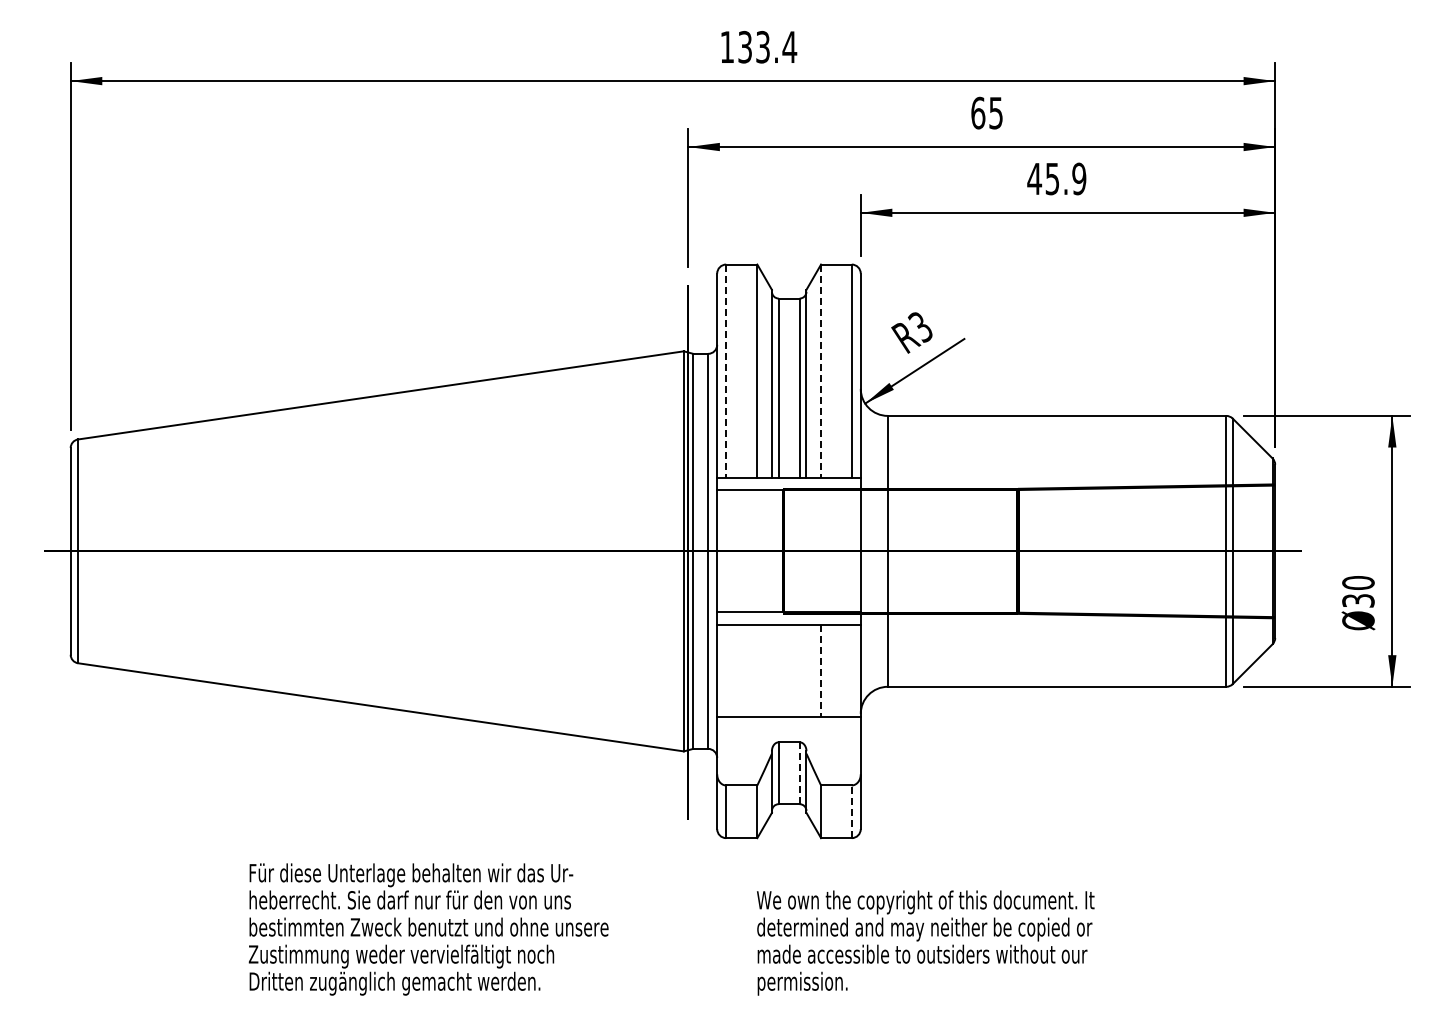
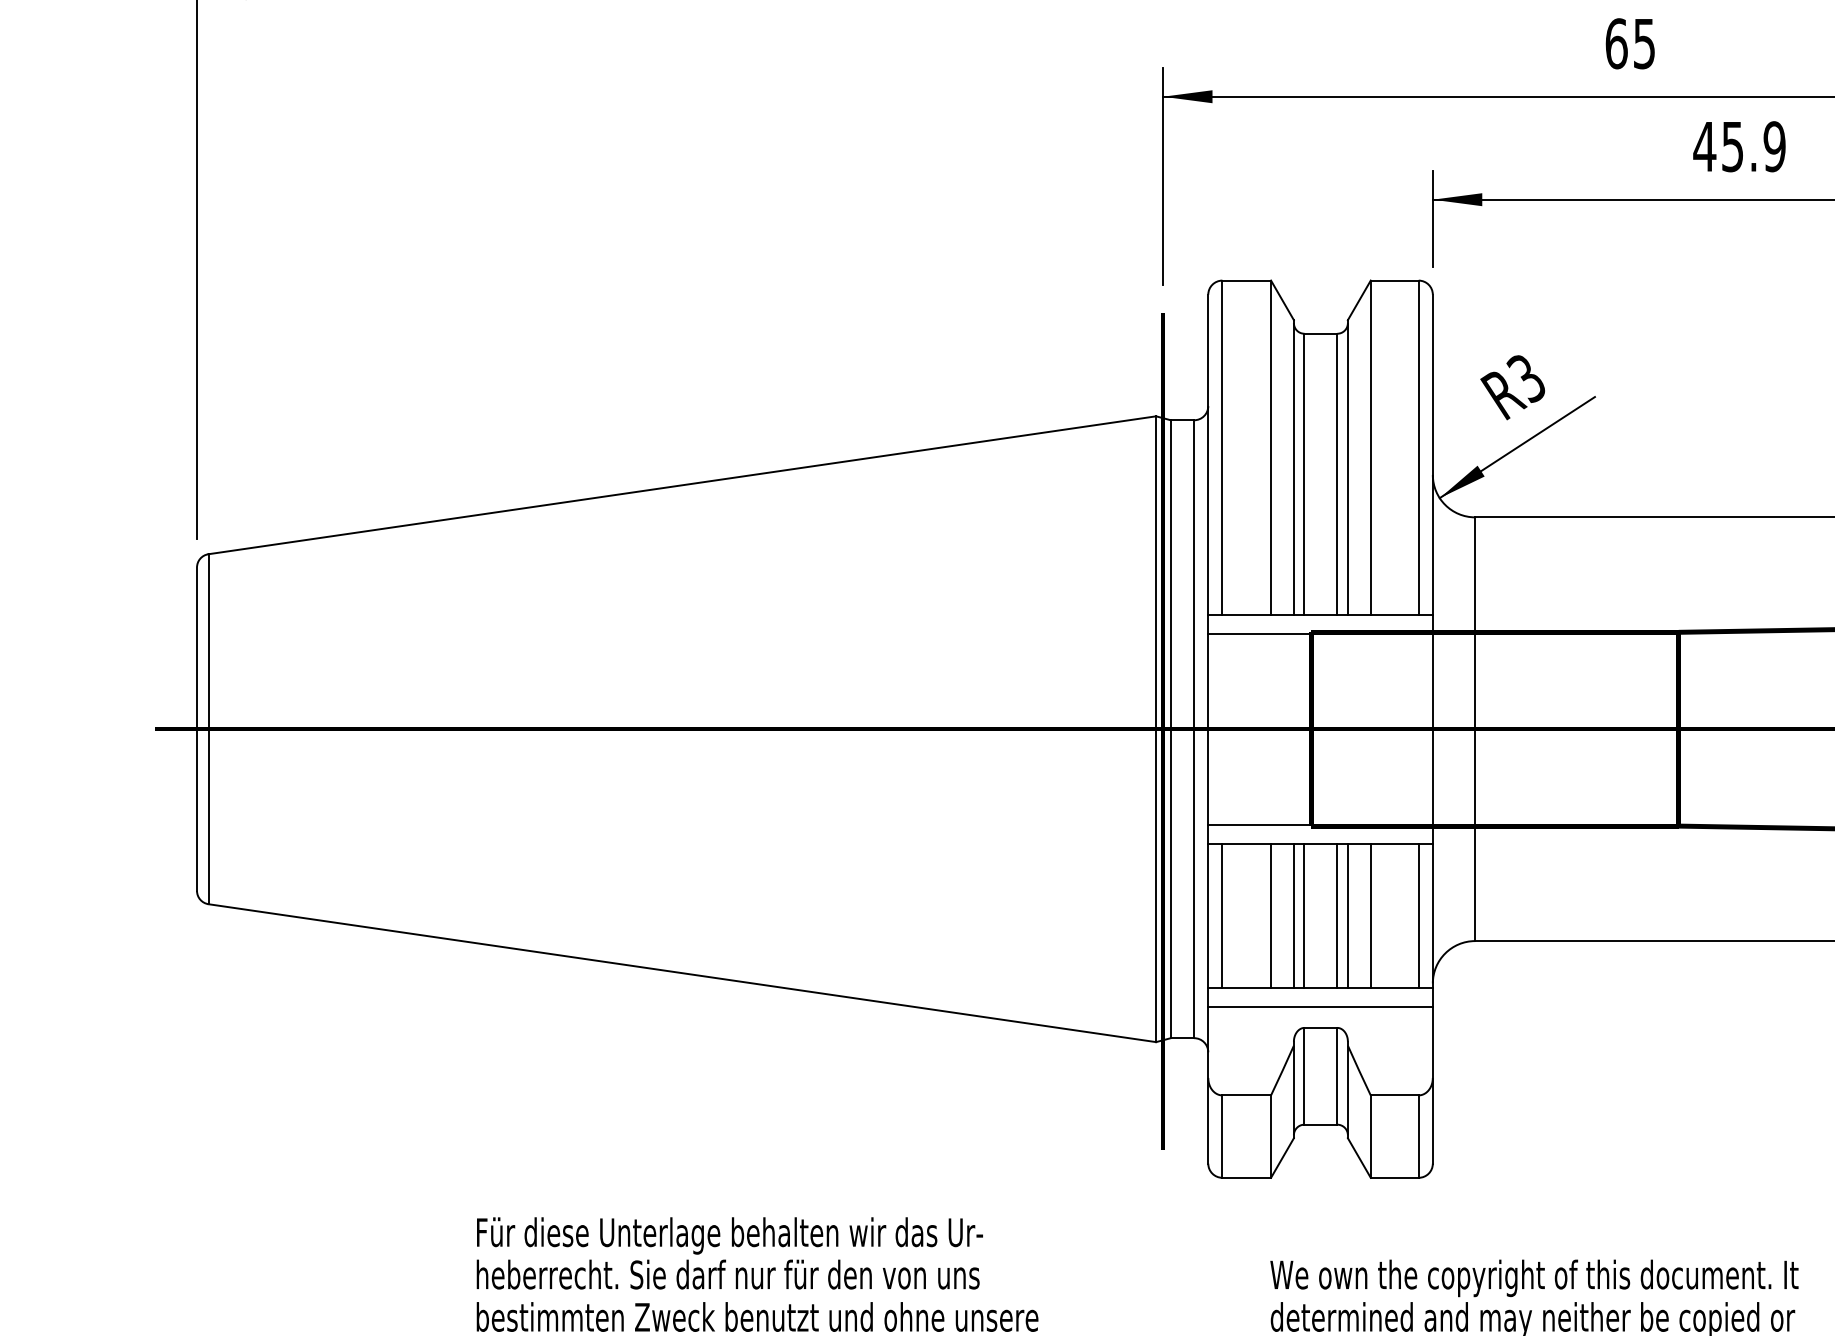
line: (726, 371) -> (1222, 447), dashed -> solid
line: (821, 371) -> (1371, 447), dashed -> solid
line: (726, 670) -> (1222, 915), added
line: (757, 670) -> (1271, 915), added
line: (771, 670) -> (1293, 915), added
line: (778, 670) -> (1304, 915), added
line: (799, 670) -> (1337, 915), added
line: (806, 670) -> (1347, 915), added
line: (851, 670) -> (1418, 915), added
line: (821, 671) -> (1371, 917), dashed -> solid
line: (788, 729) -> (1319, 1007), added
line: (799, 773) -> (1337, 1076), dashed -> solid
line: (851, 811) -> (1418, 1136), dashed -> solid

